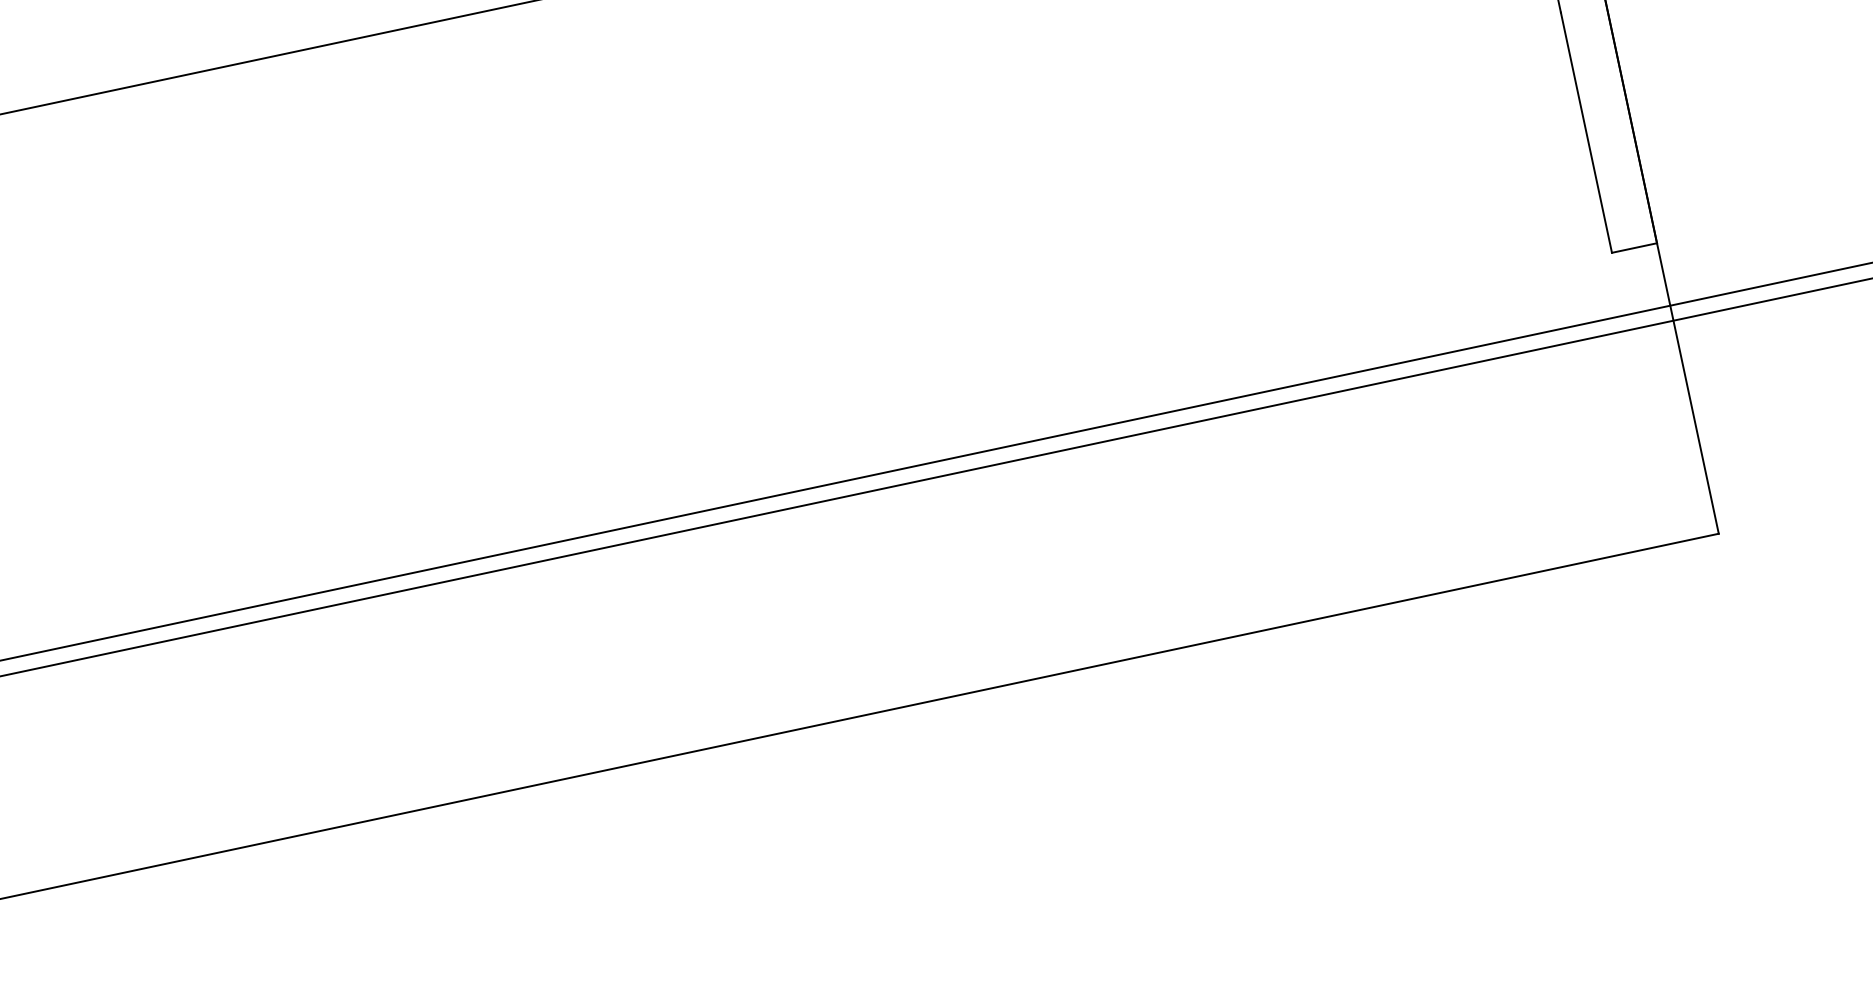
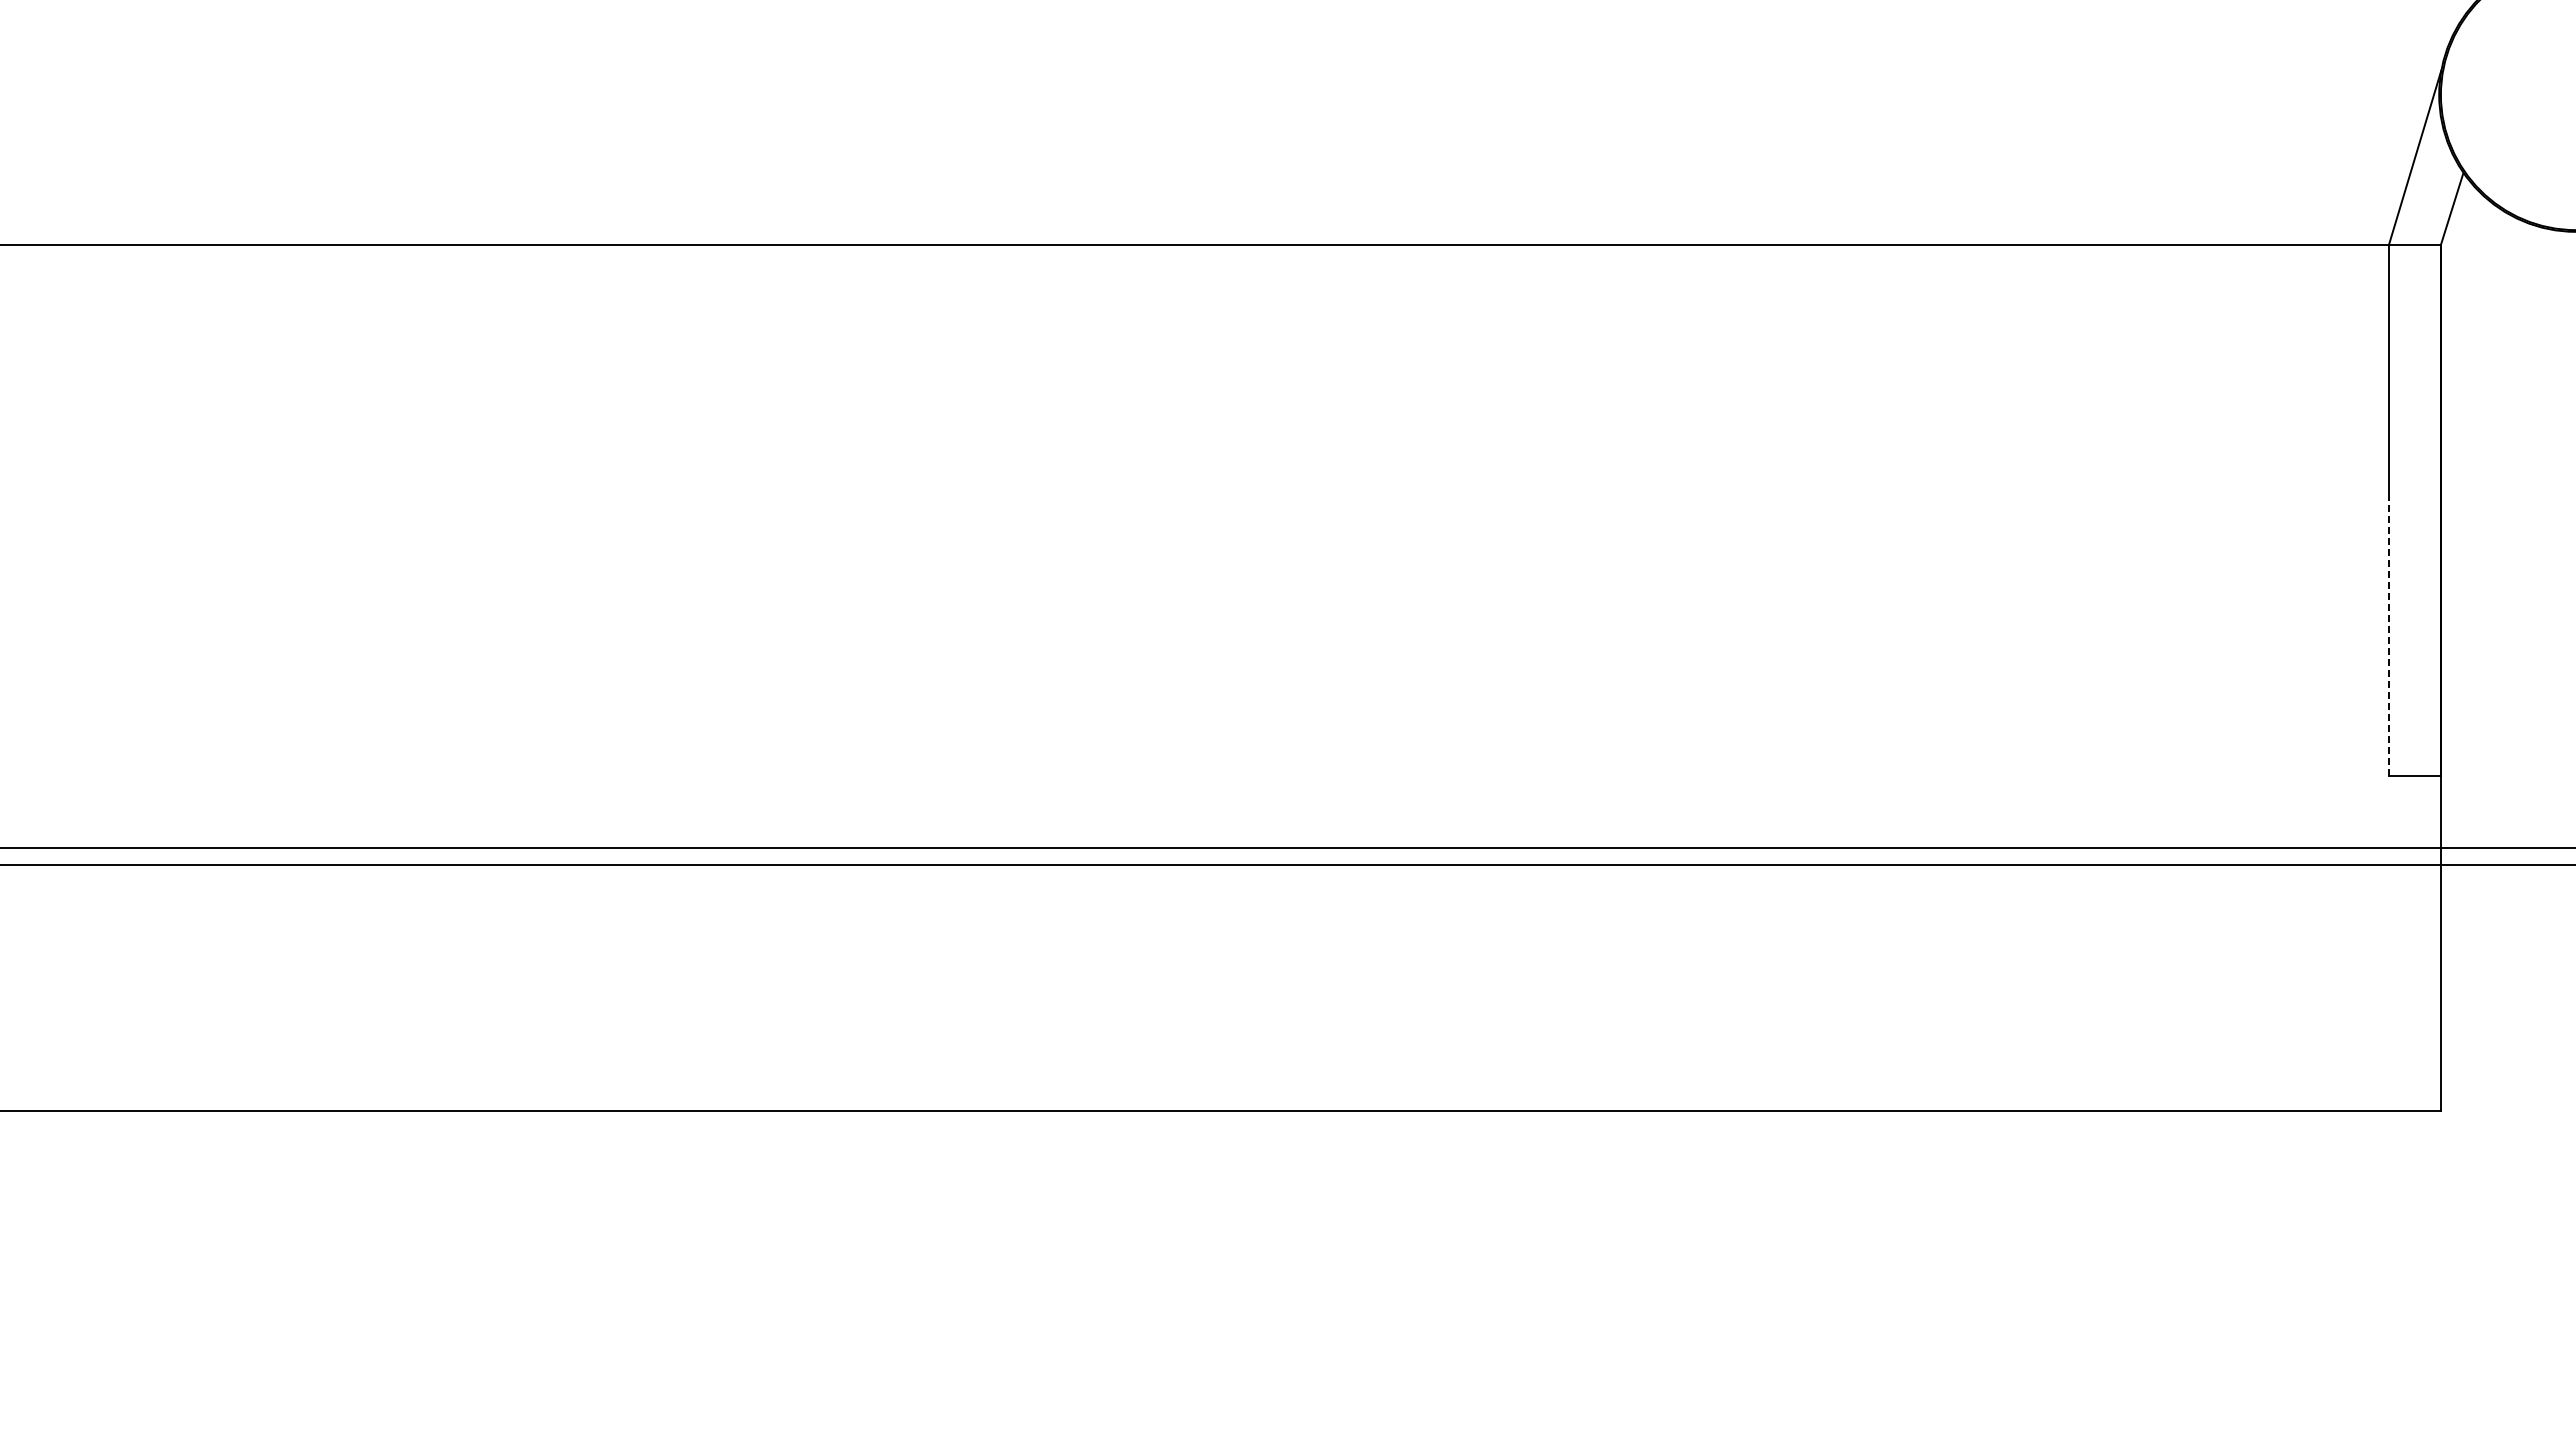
line: (1586, 133) -> (2388, 637), solid -> dashed

